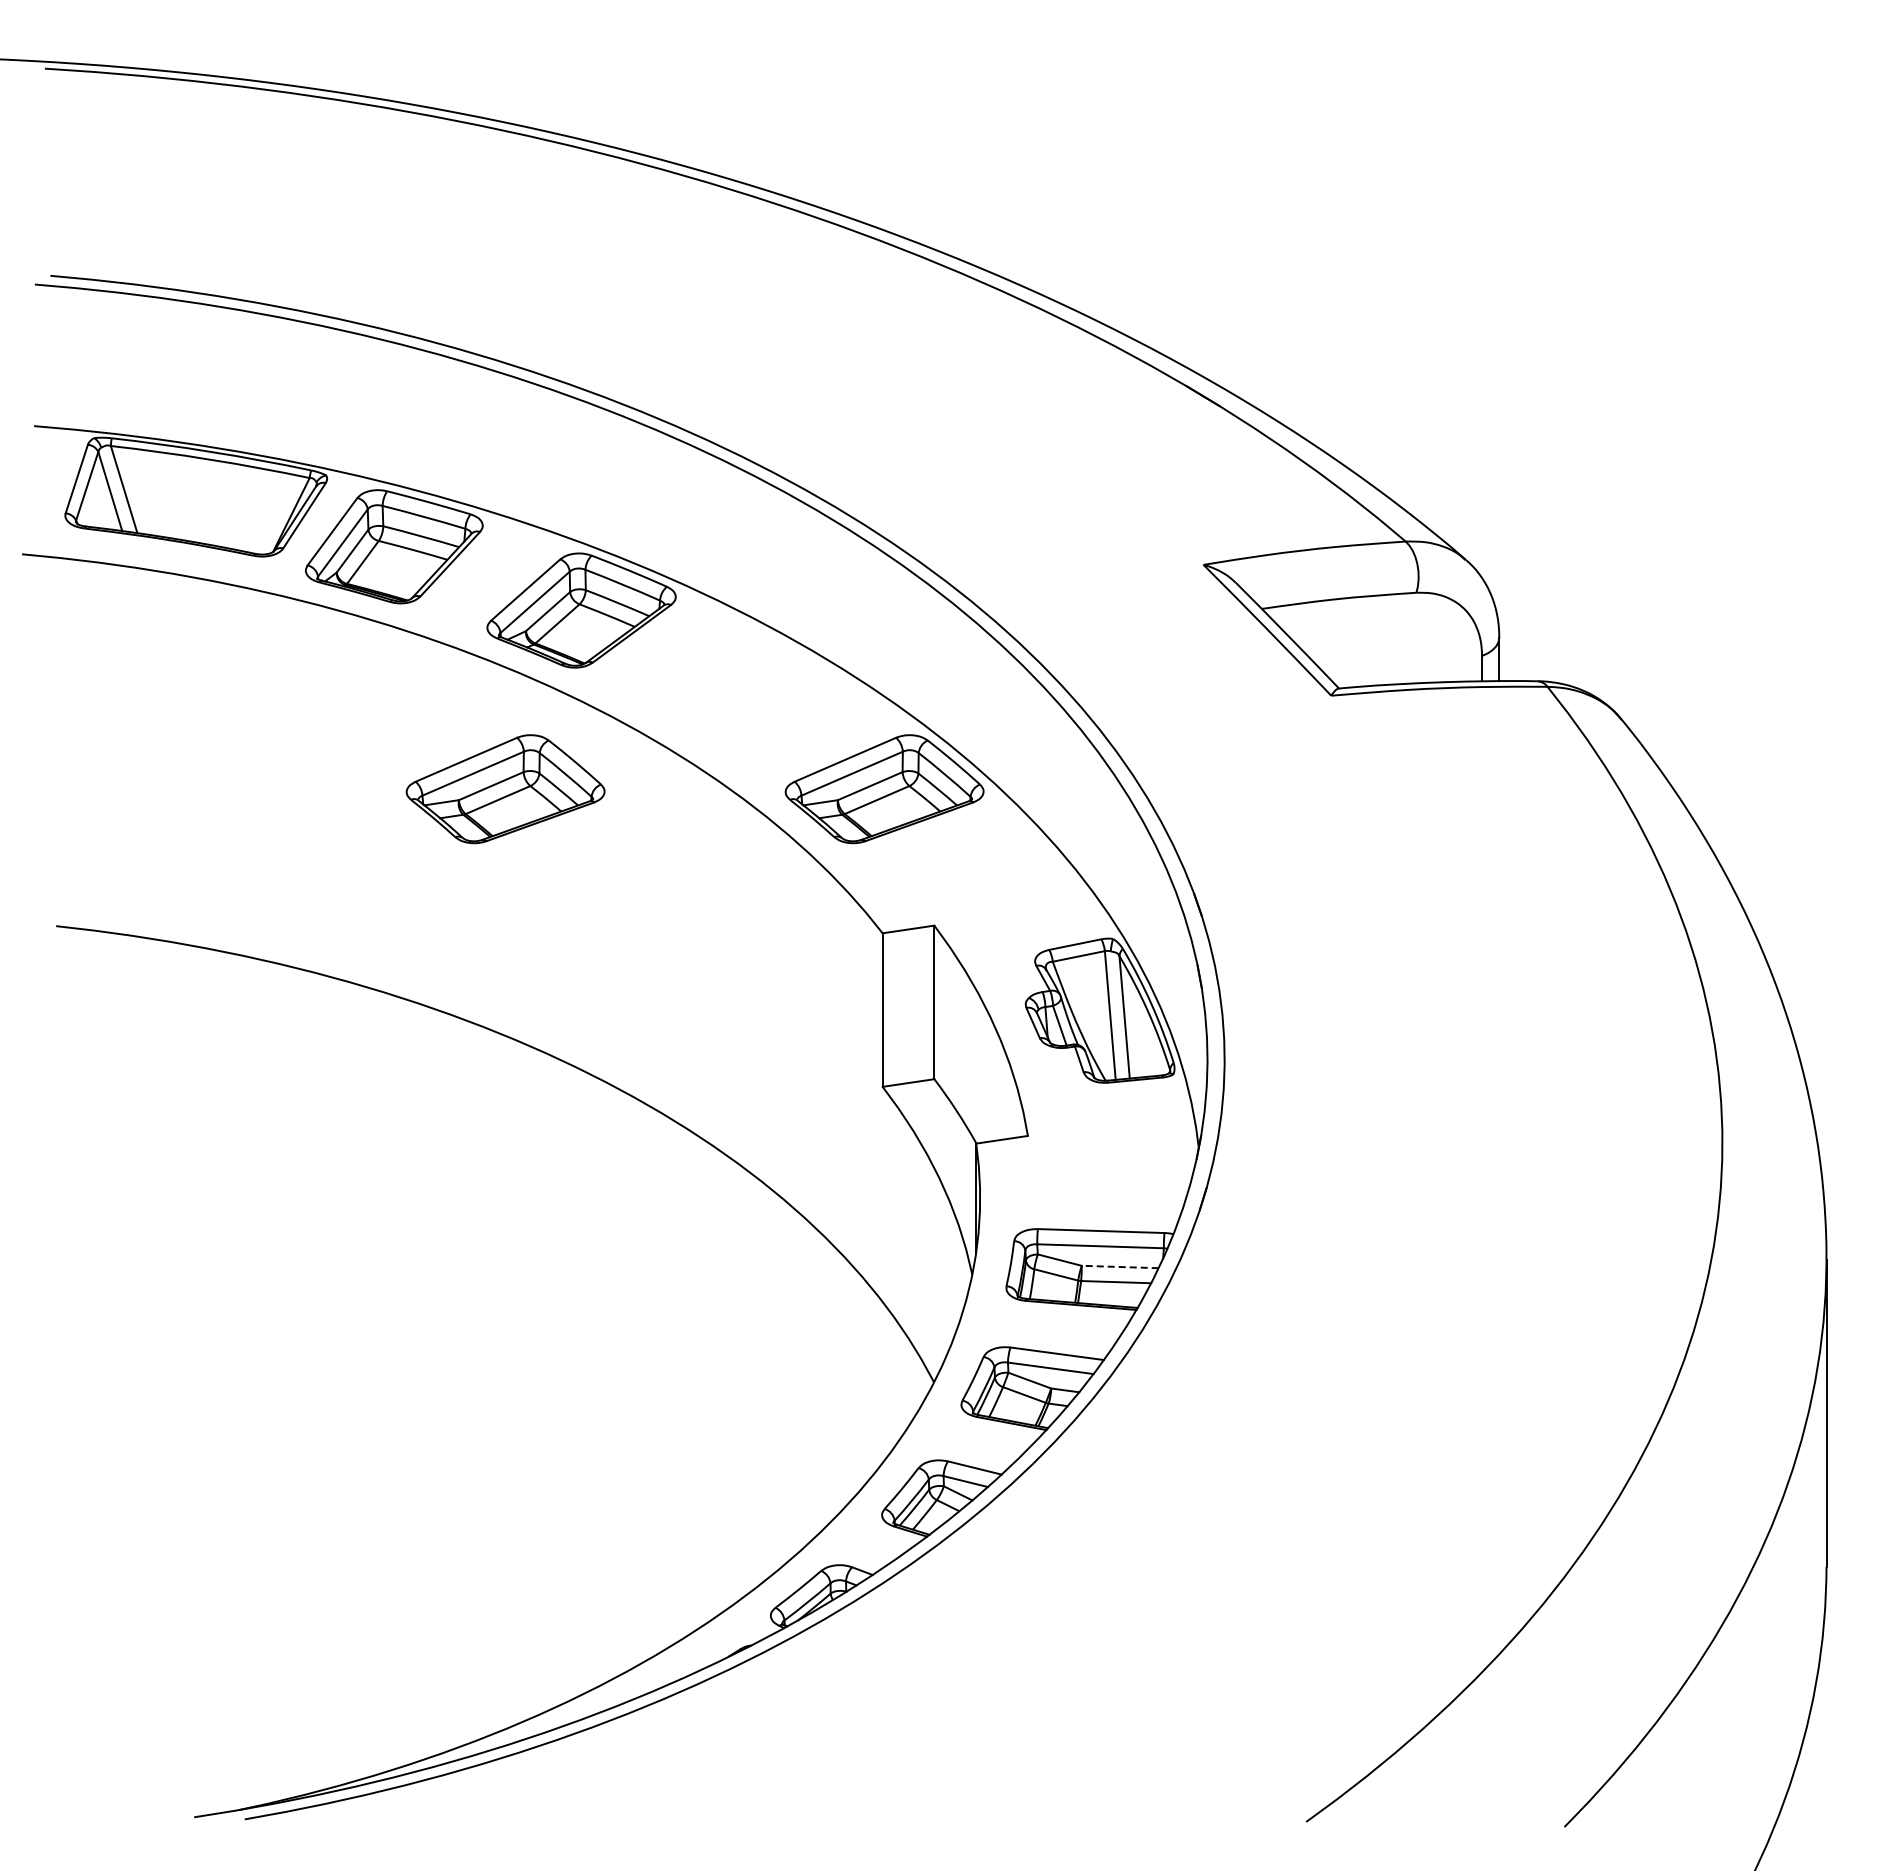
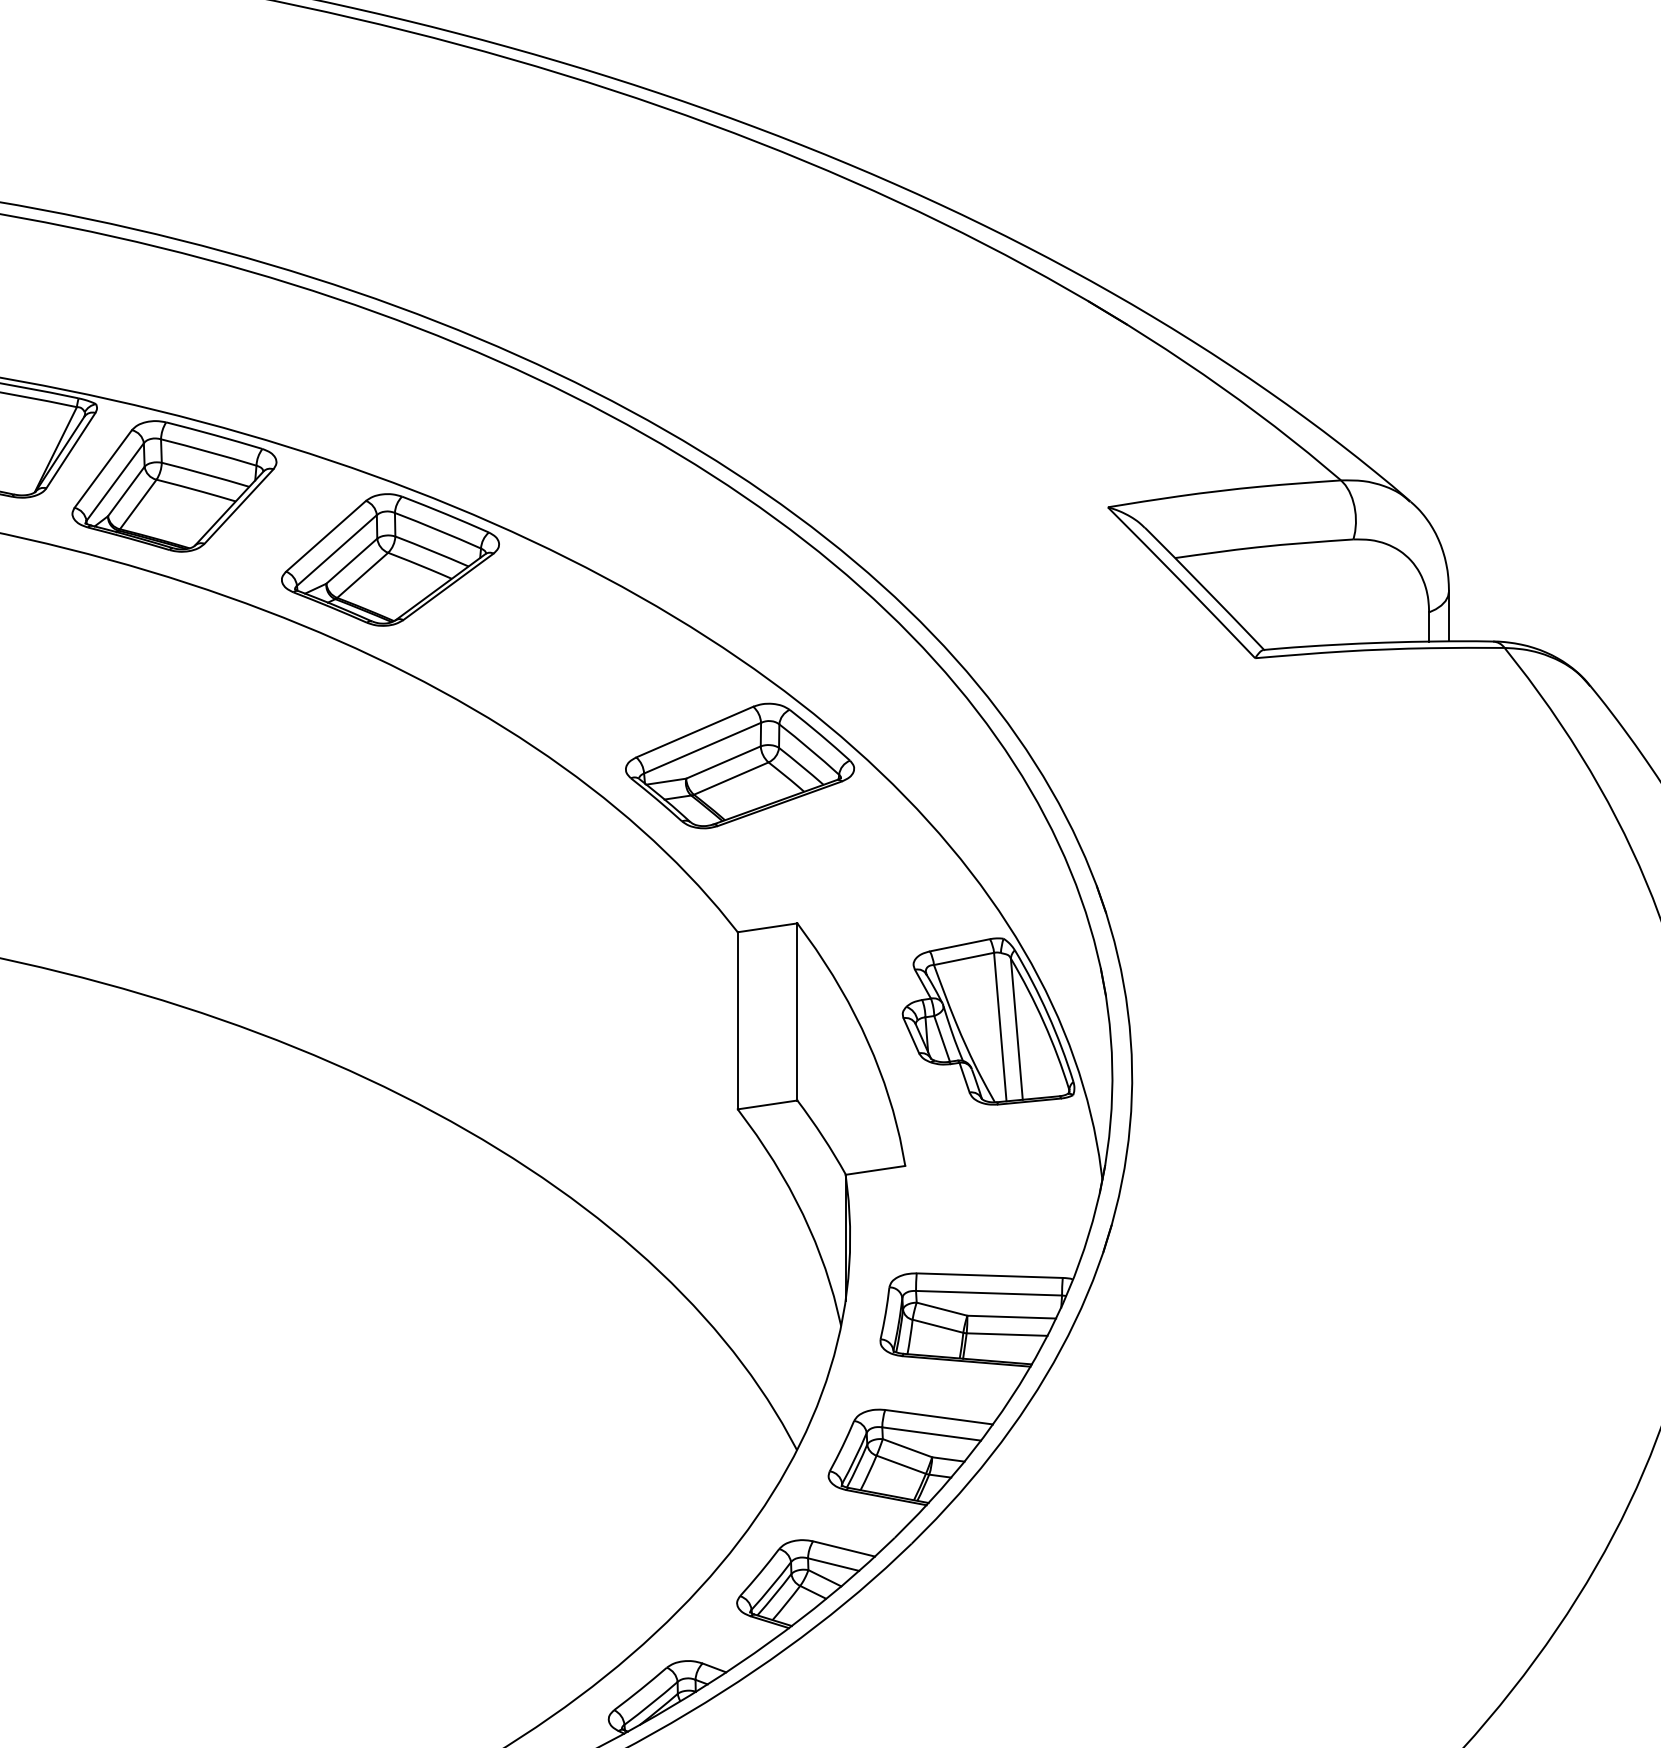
part: (505, 789) -> (302, 766), removed
line: (1119, 1267) -> (1010, 1317), dashed -> solid

